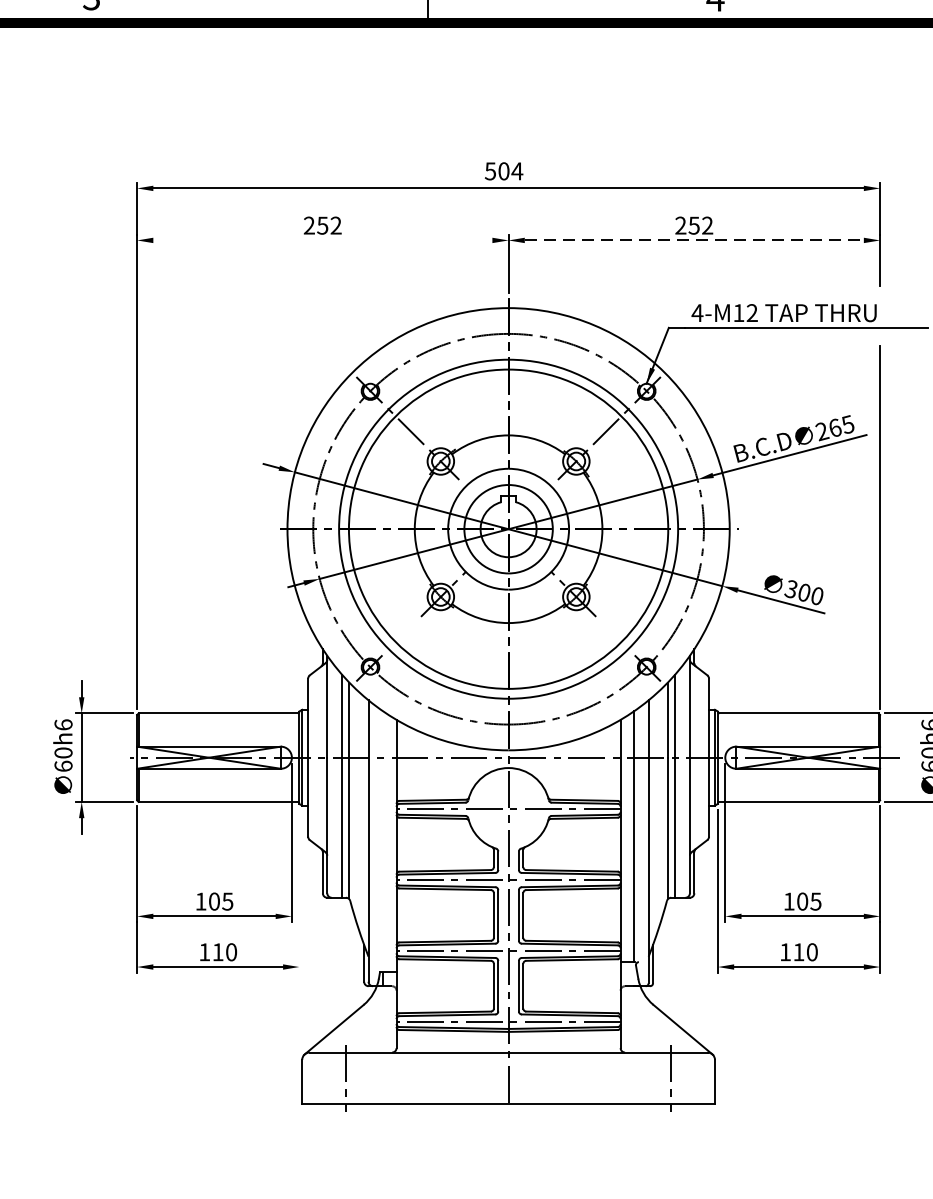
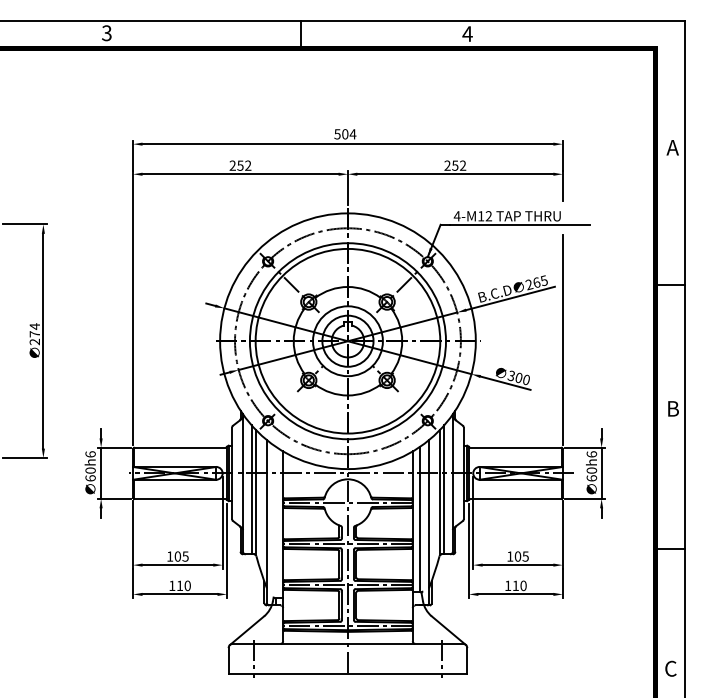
line: (322, 240) -> (240, 174), added
line: (694, 240) -> (455, 174), dashed -> solid
line: (298, 891) -> (226, 550), added

